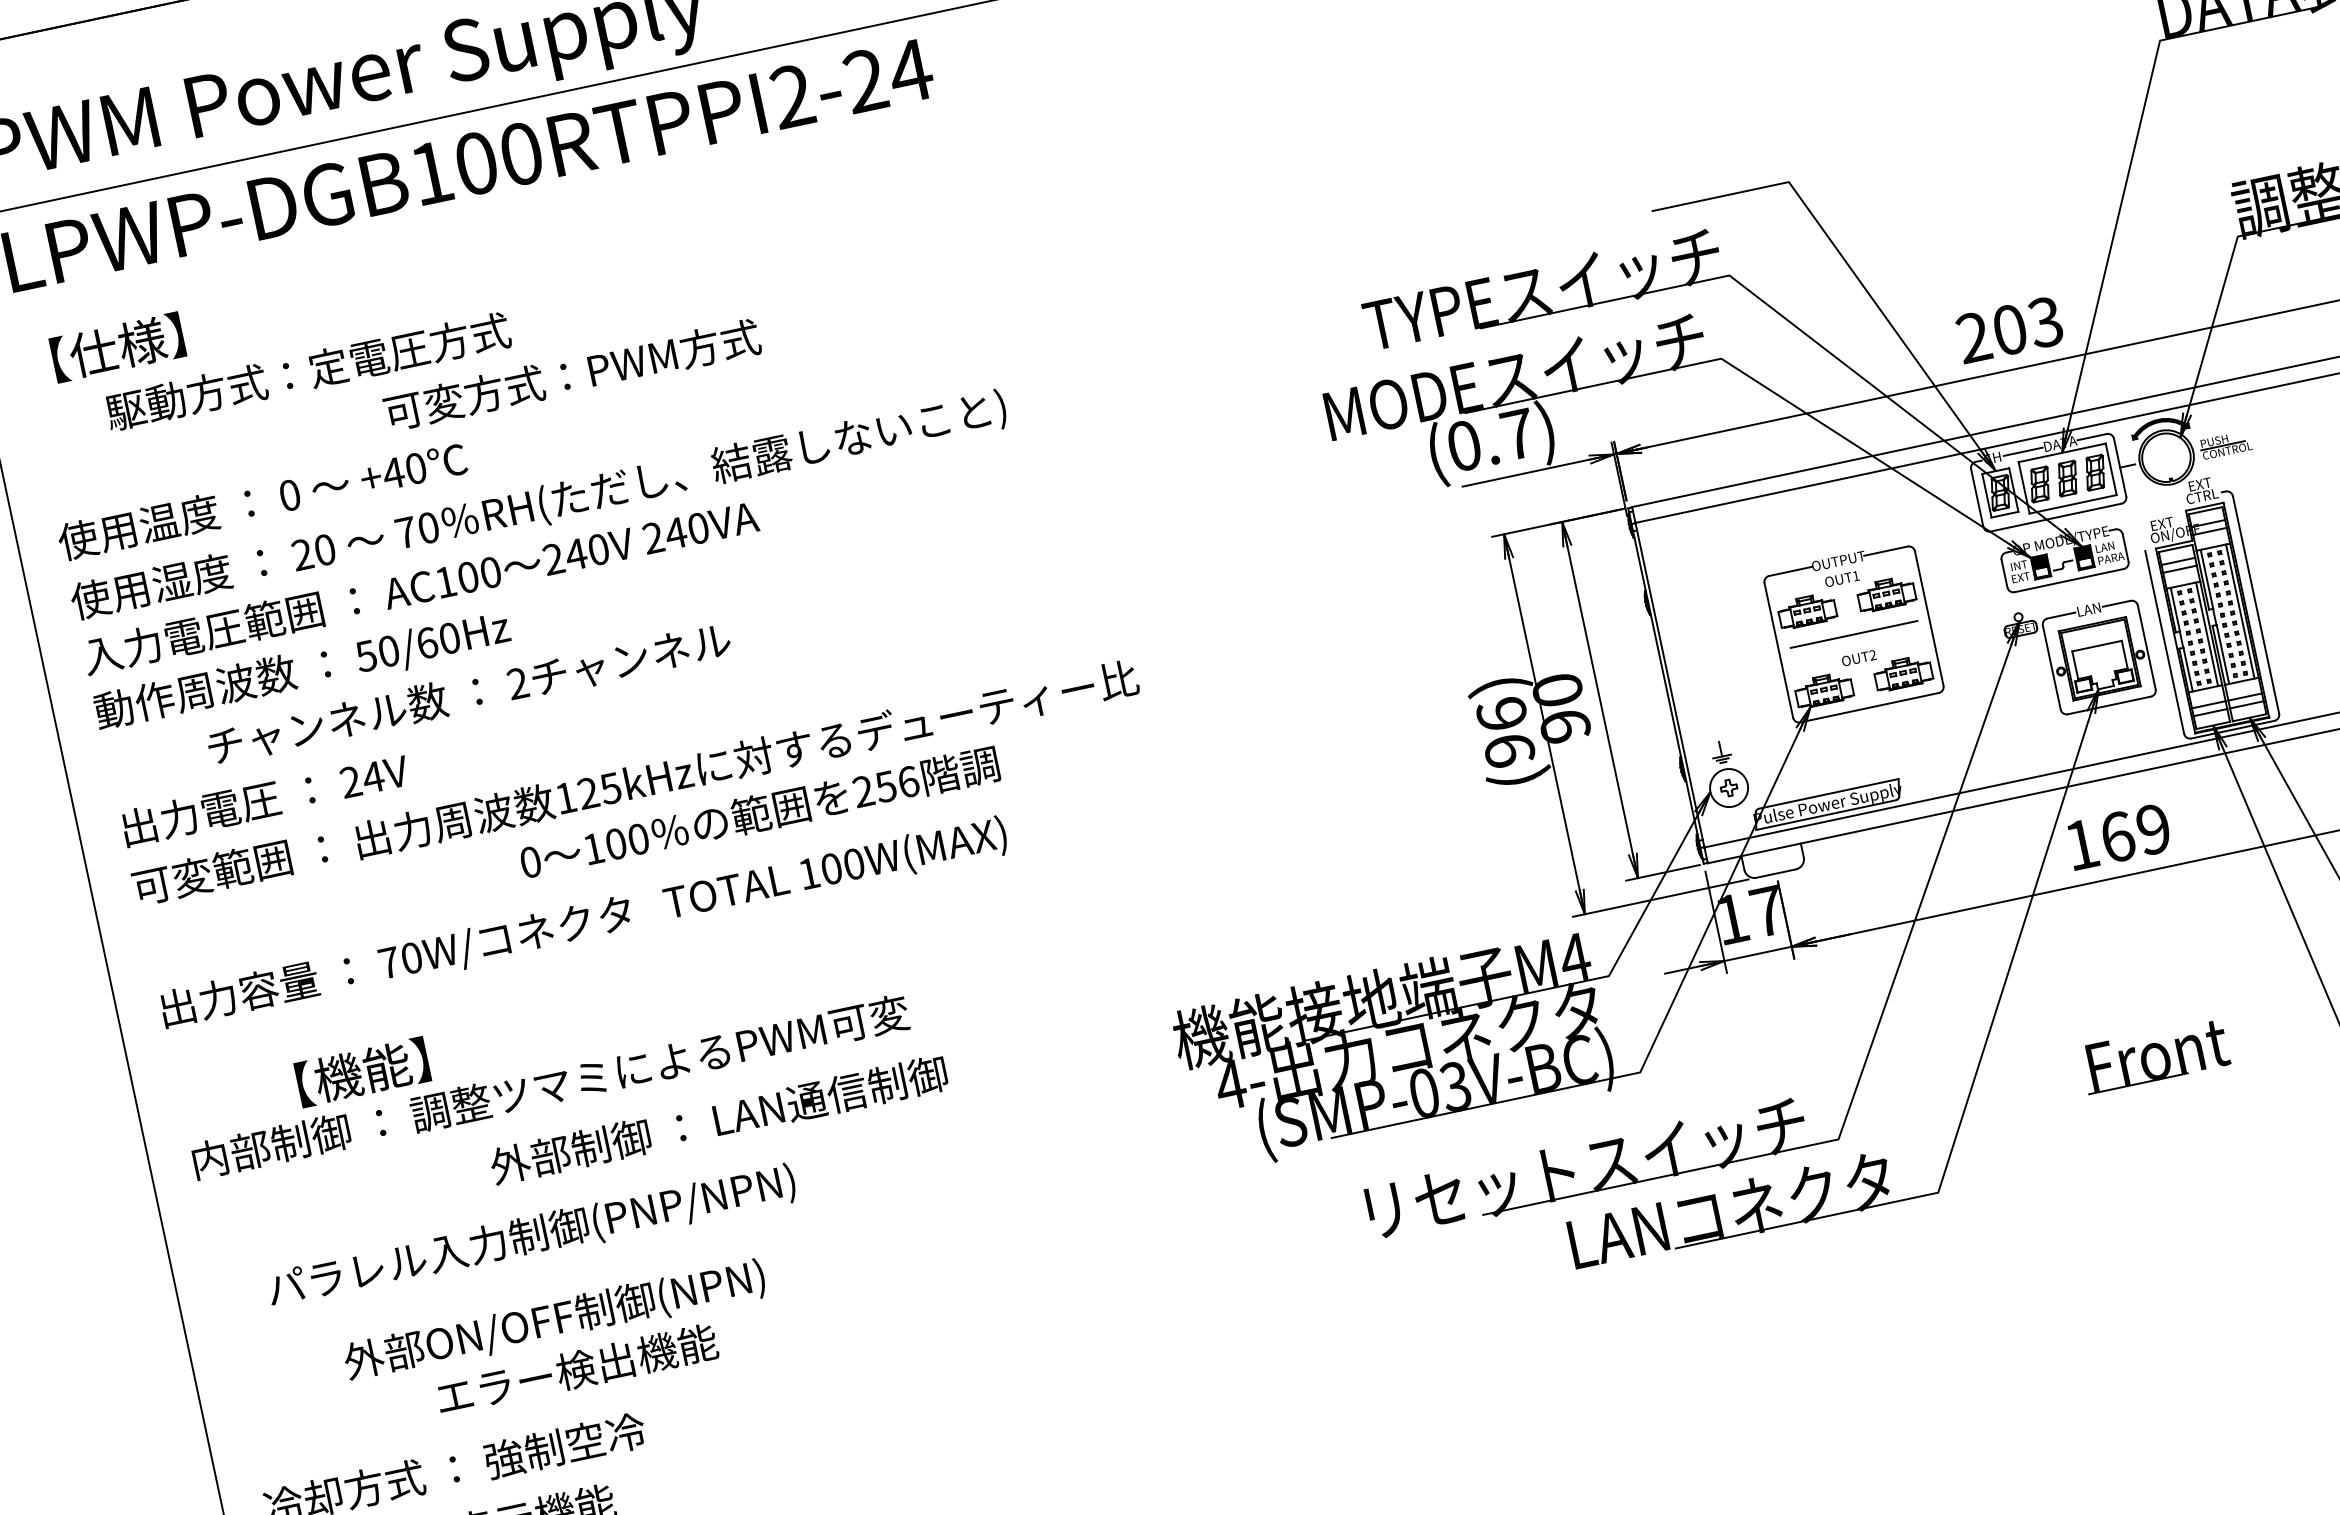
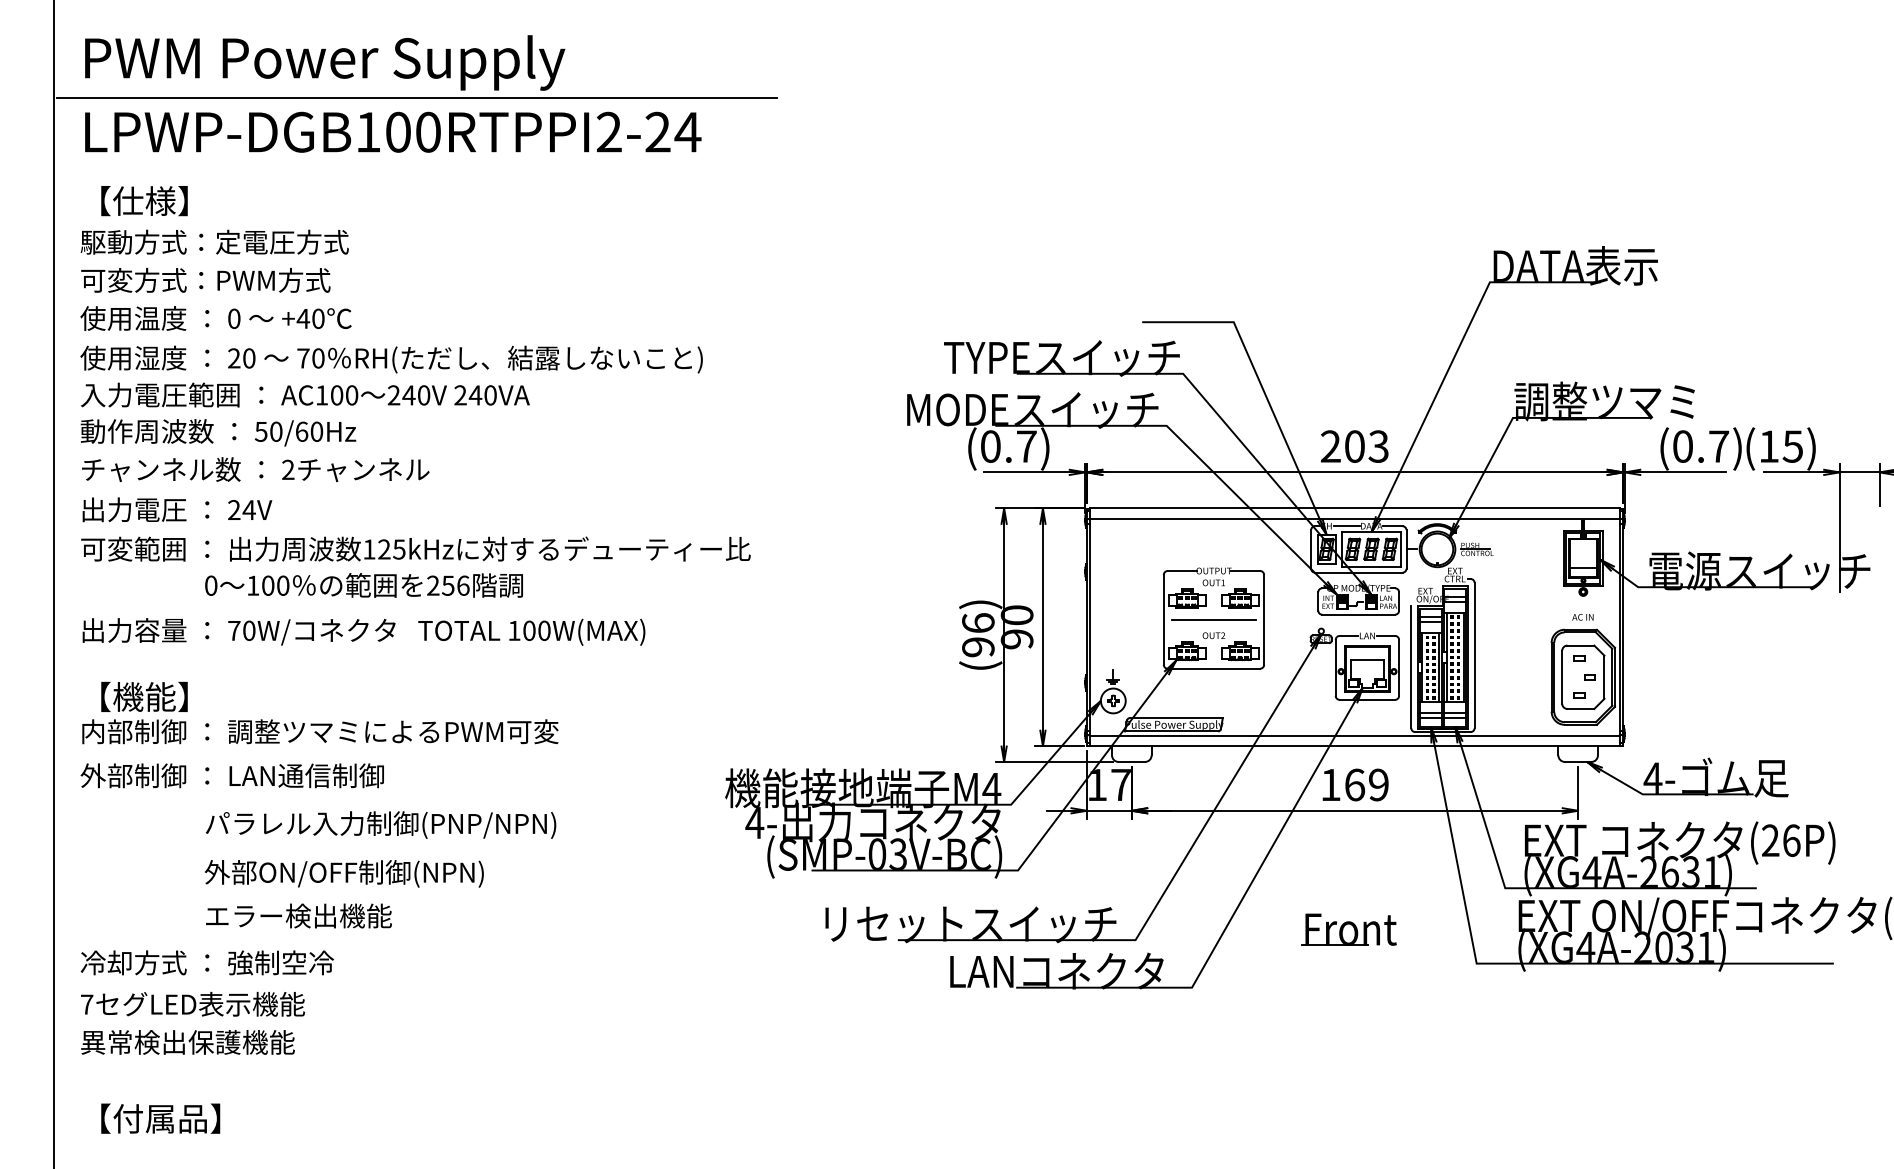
text: (307, 370) -> (214, 241), moved
text: (571, 375) -> (205, 280), moved
text: (468, 693) -> (255, 469), moved
text: (758, 813) -> (363, 585), moved
text: (362, 1071) -> (144, 696), moved
text: (717, 1119) -> (231, 775), moved
text: (530, 1236) -> (380, 824), moved
text: (554, 1320) -> (344, 873), moved

